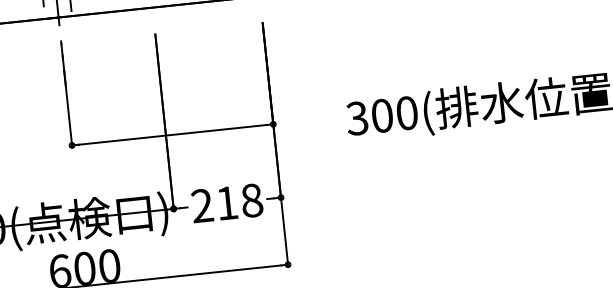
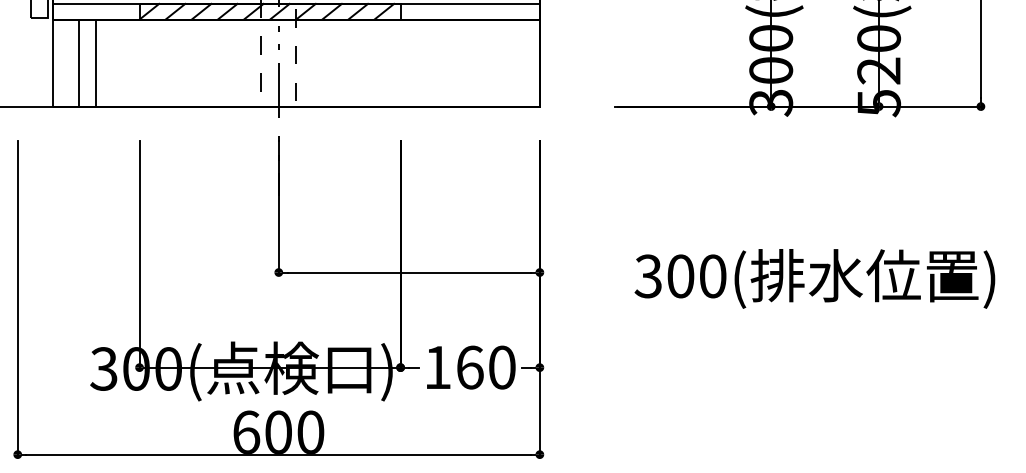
text: (226, 203) -> (469, 367), 218 -> 160

